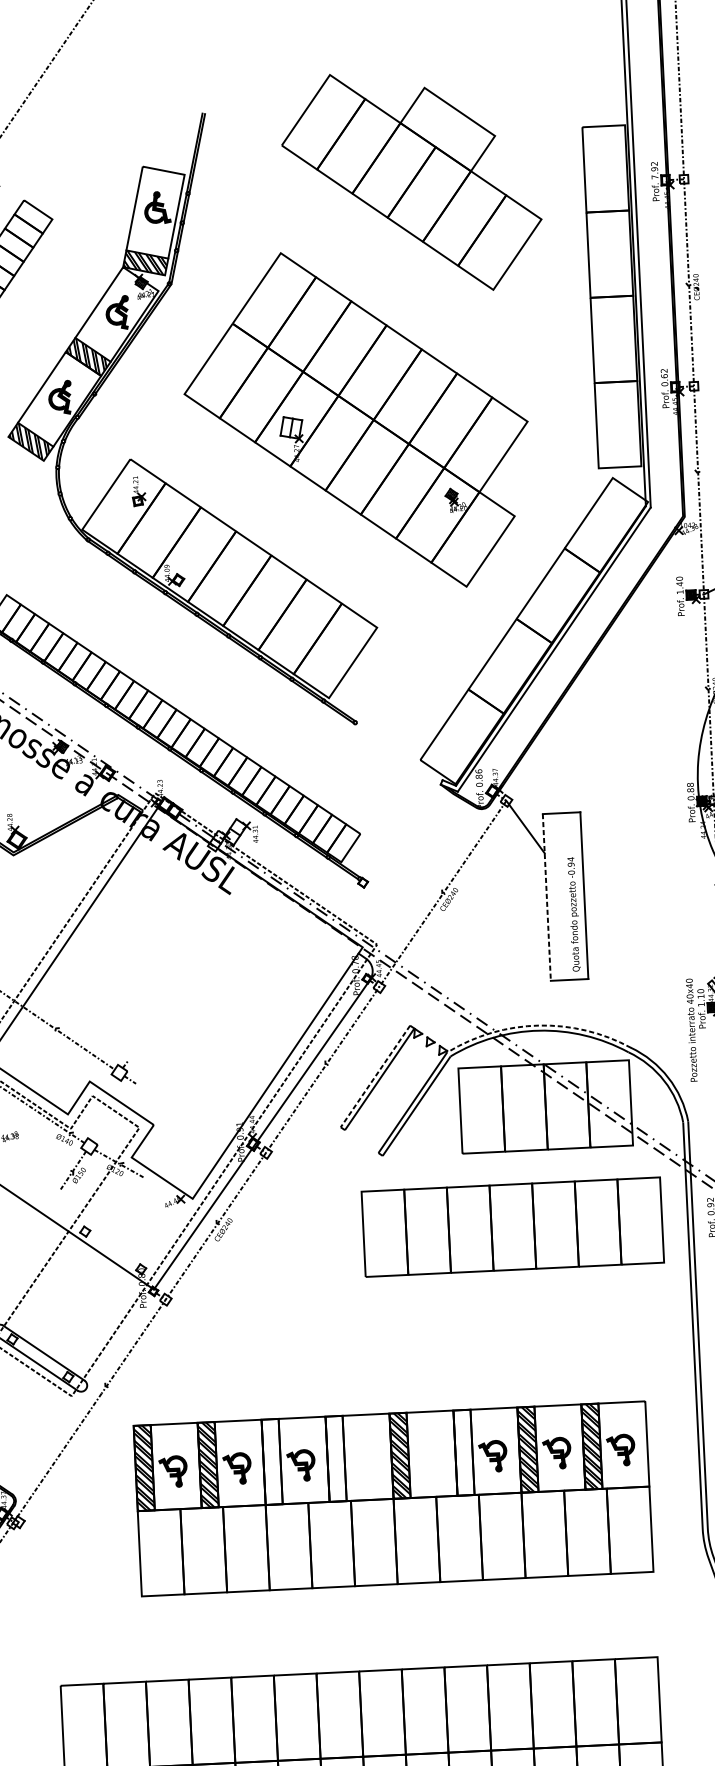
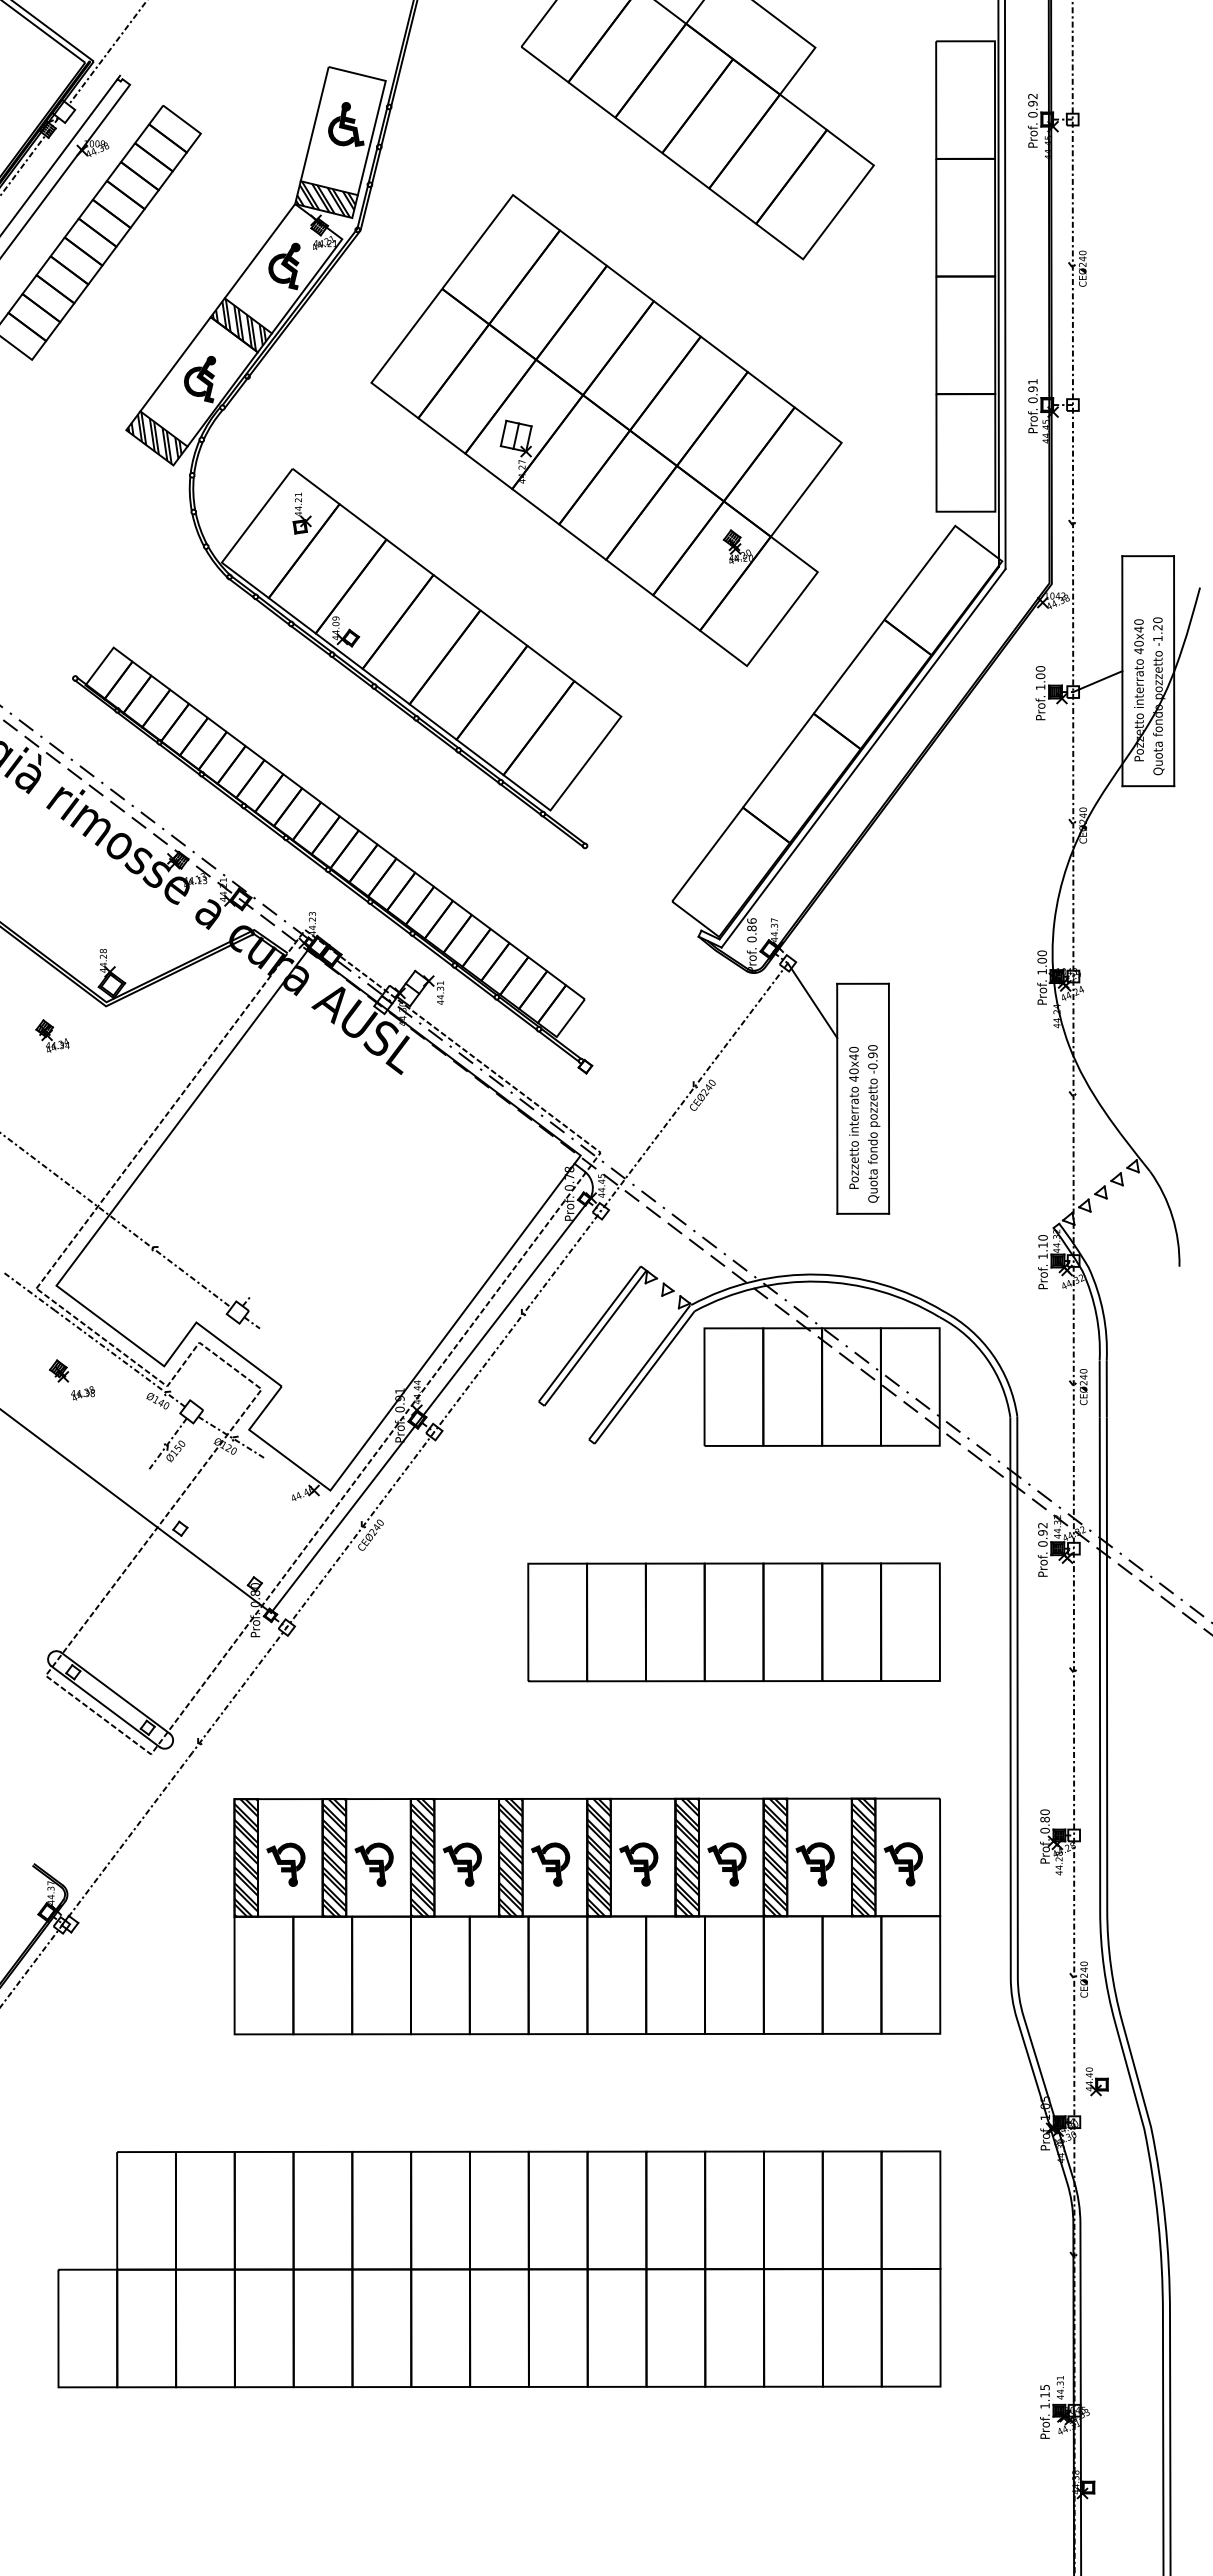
text: (654, 177) -> (1032, 114), 7.92 -> 0.92
text: (664, 373) -> (1032, 385), 0.62 -> 0.91
text: (679, 584) -> (1040, 676), 1.40 -> 1.00
text: (690, 791) -> (1041, 962), 0.88 -> 1.00
text: (570, 859) -> (872, 1047), -0.94 -> -0.90
line: (547, 897) -> (837, 1099), dashed -> solid
arc: (539, 1025) -> (818, 1274), dashed -> solid
text: (691, 1029) -> (853, 1117), moved
line: (375, 1076) -> (589, 1334), dashed -> solid
part: (512, 1227) -> (733, 1622), moved
hatch: (464, 1452) -> (687, 1857), added
hatch: (335, 1458) -> (510, 1857), added
part: (428, 1459) -> (638, 1864), added
hatch: (272, 1461) -> (422, 1857), added
part: (365, 1462) -> (550, 1864), added

